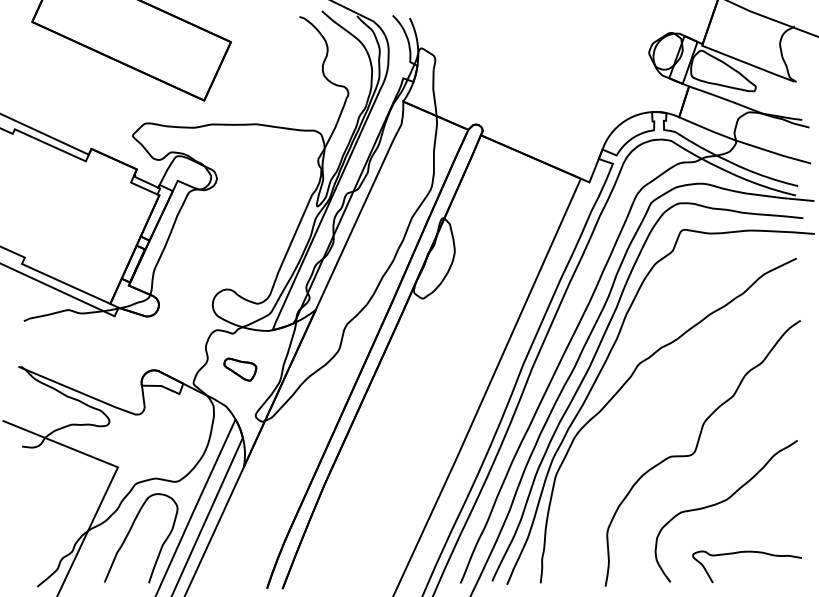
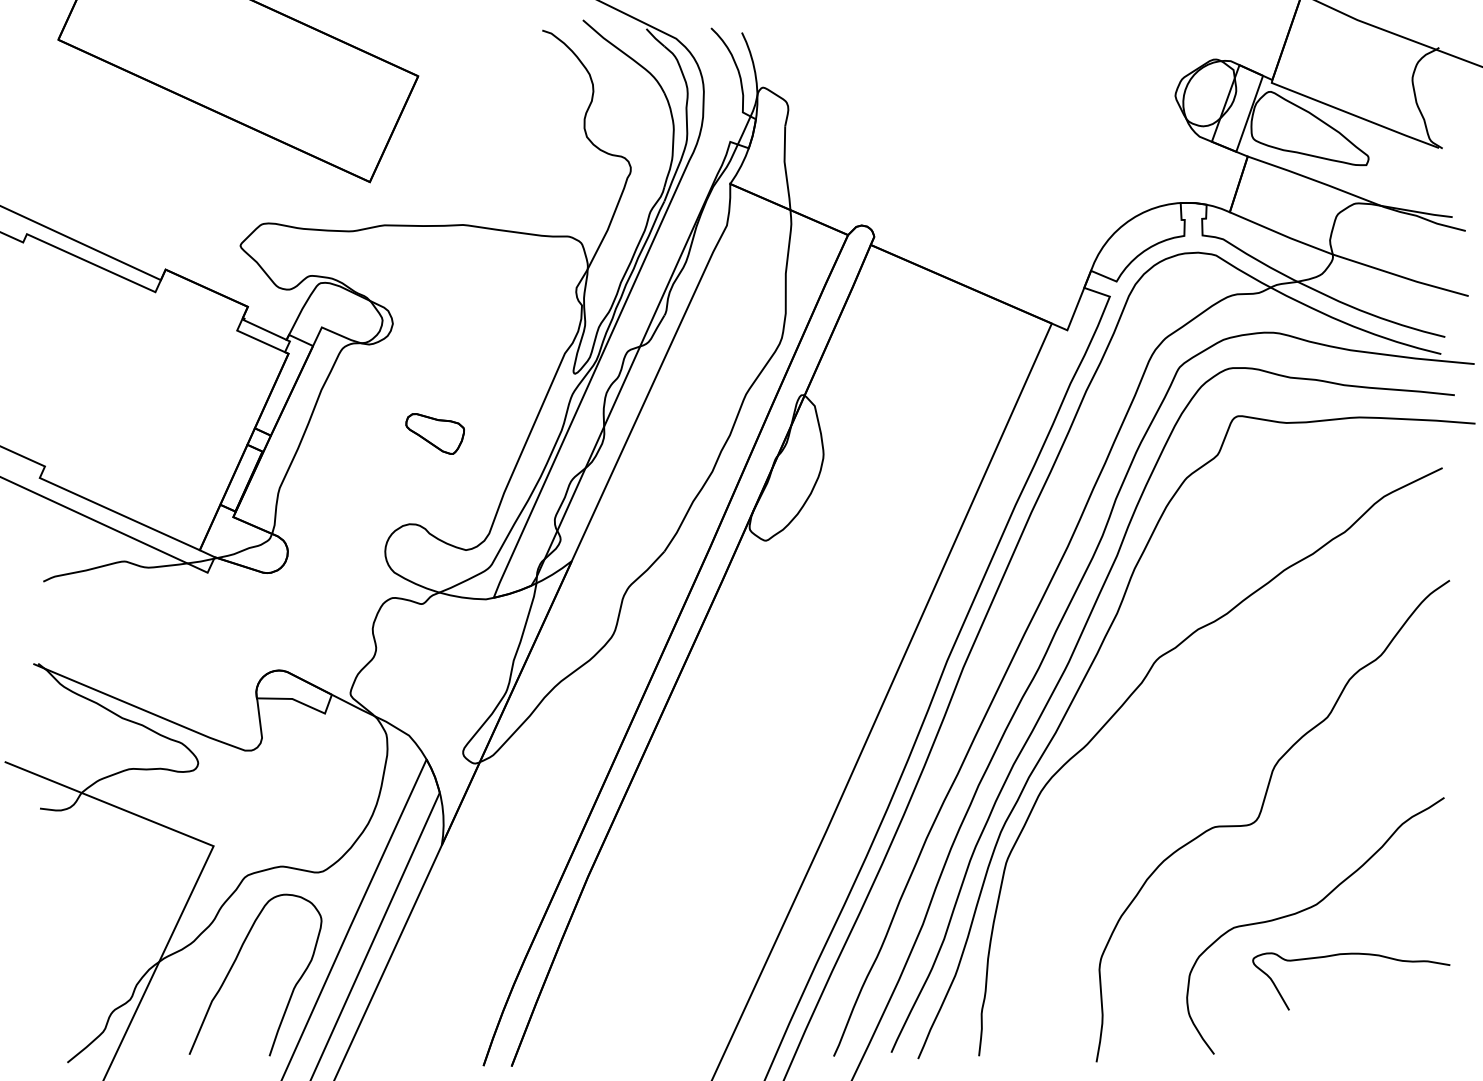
part: (240, 369) -> (435, 433), moved
curve: (746, 552) -> (1349, 955), moved

